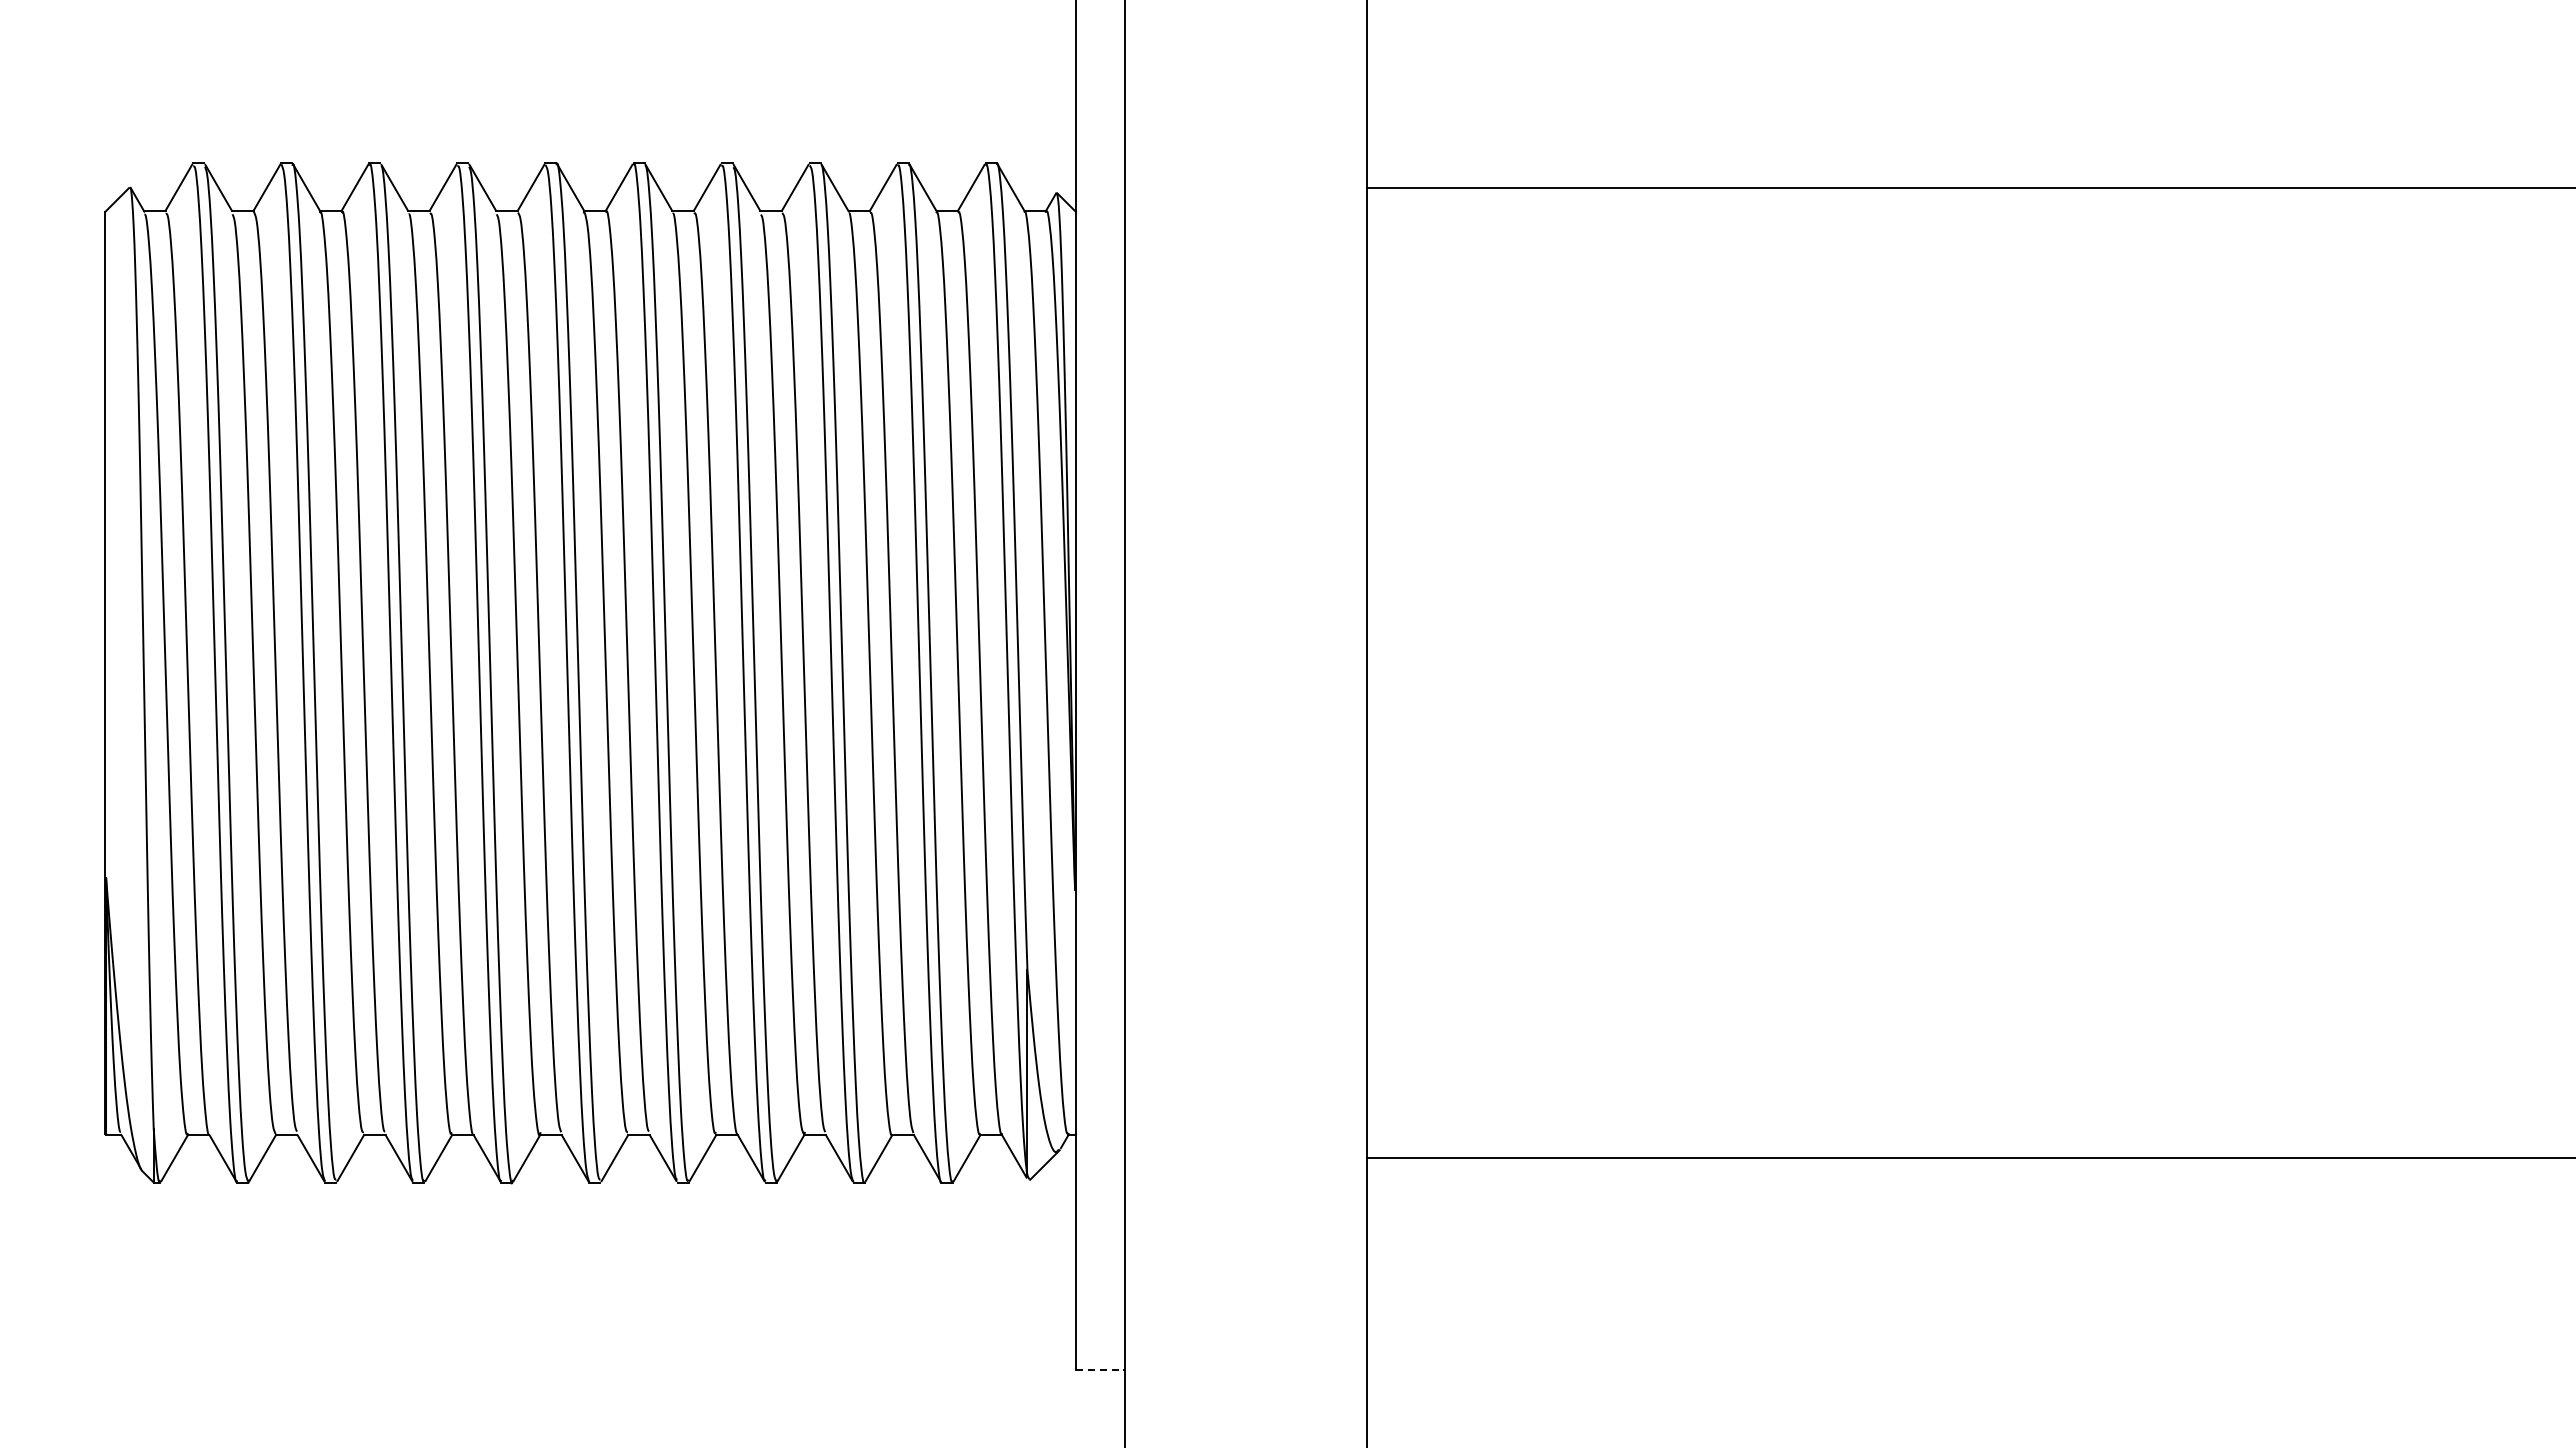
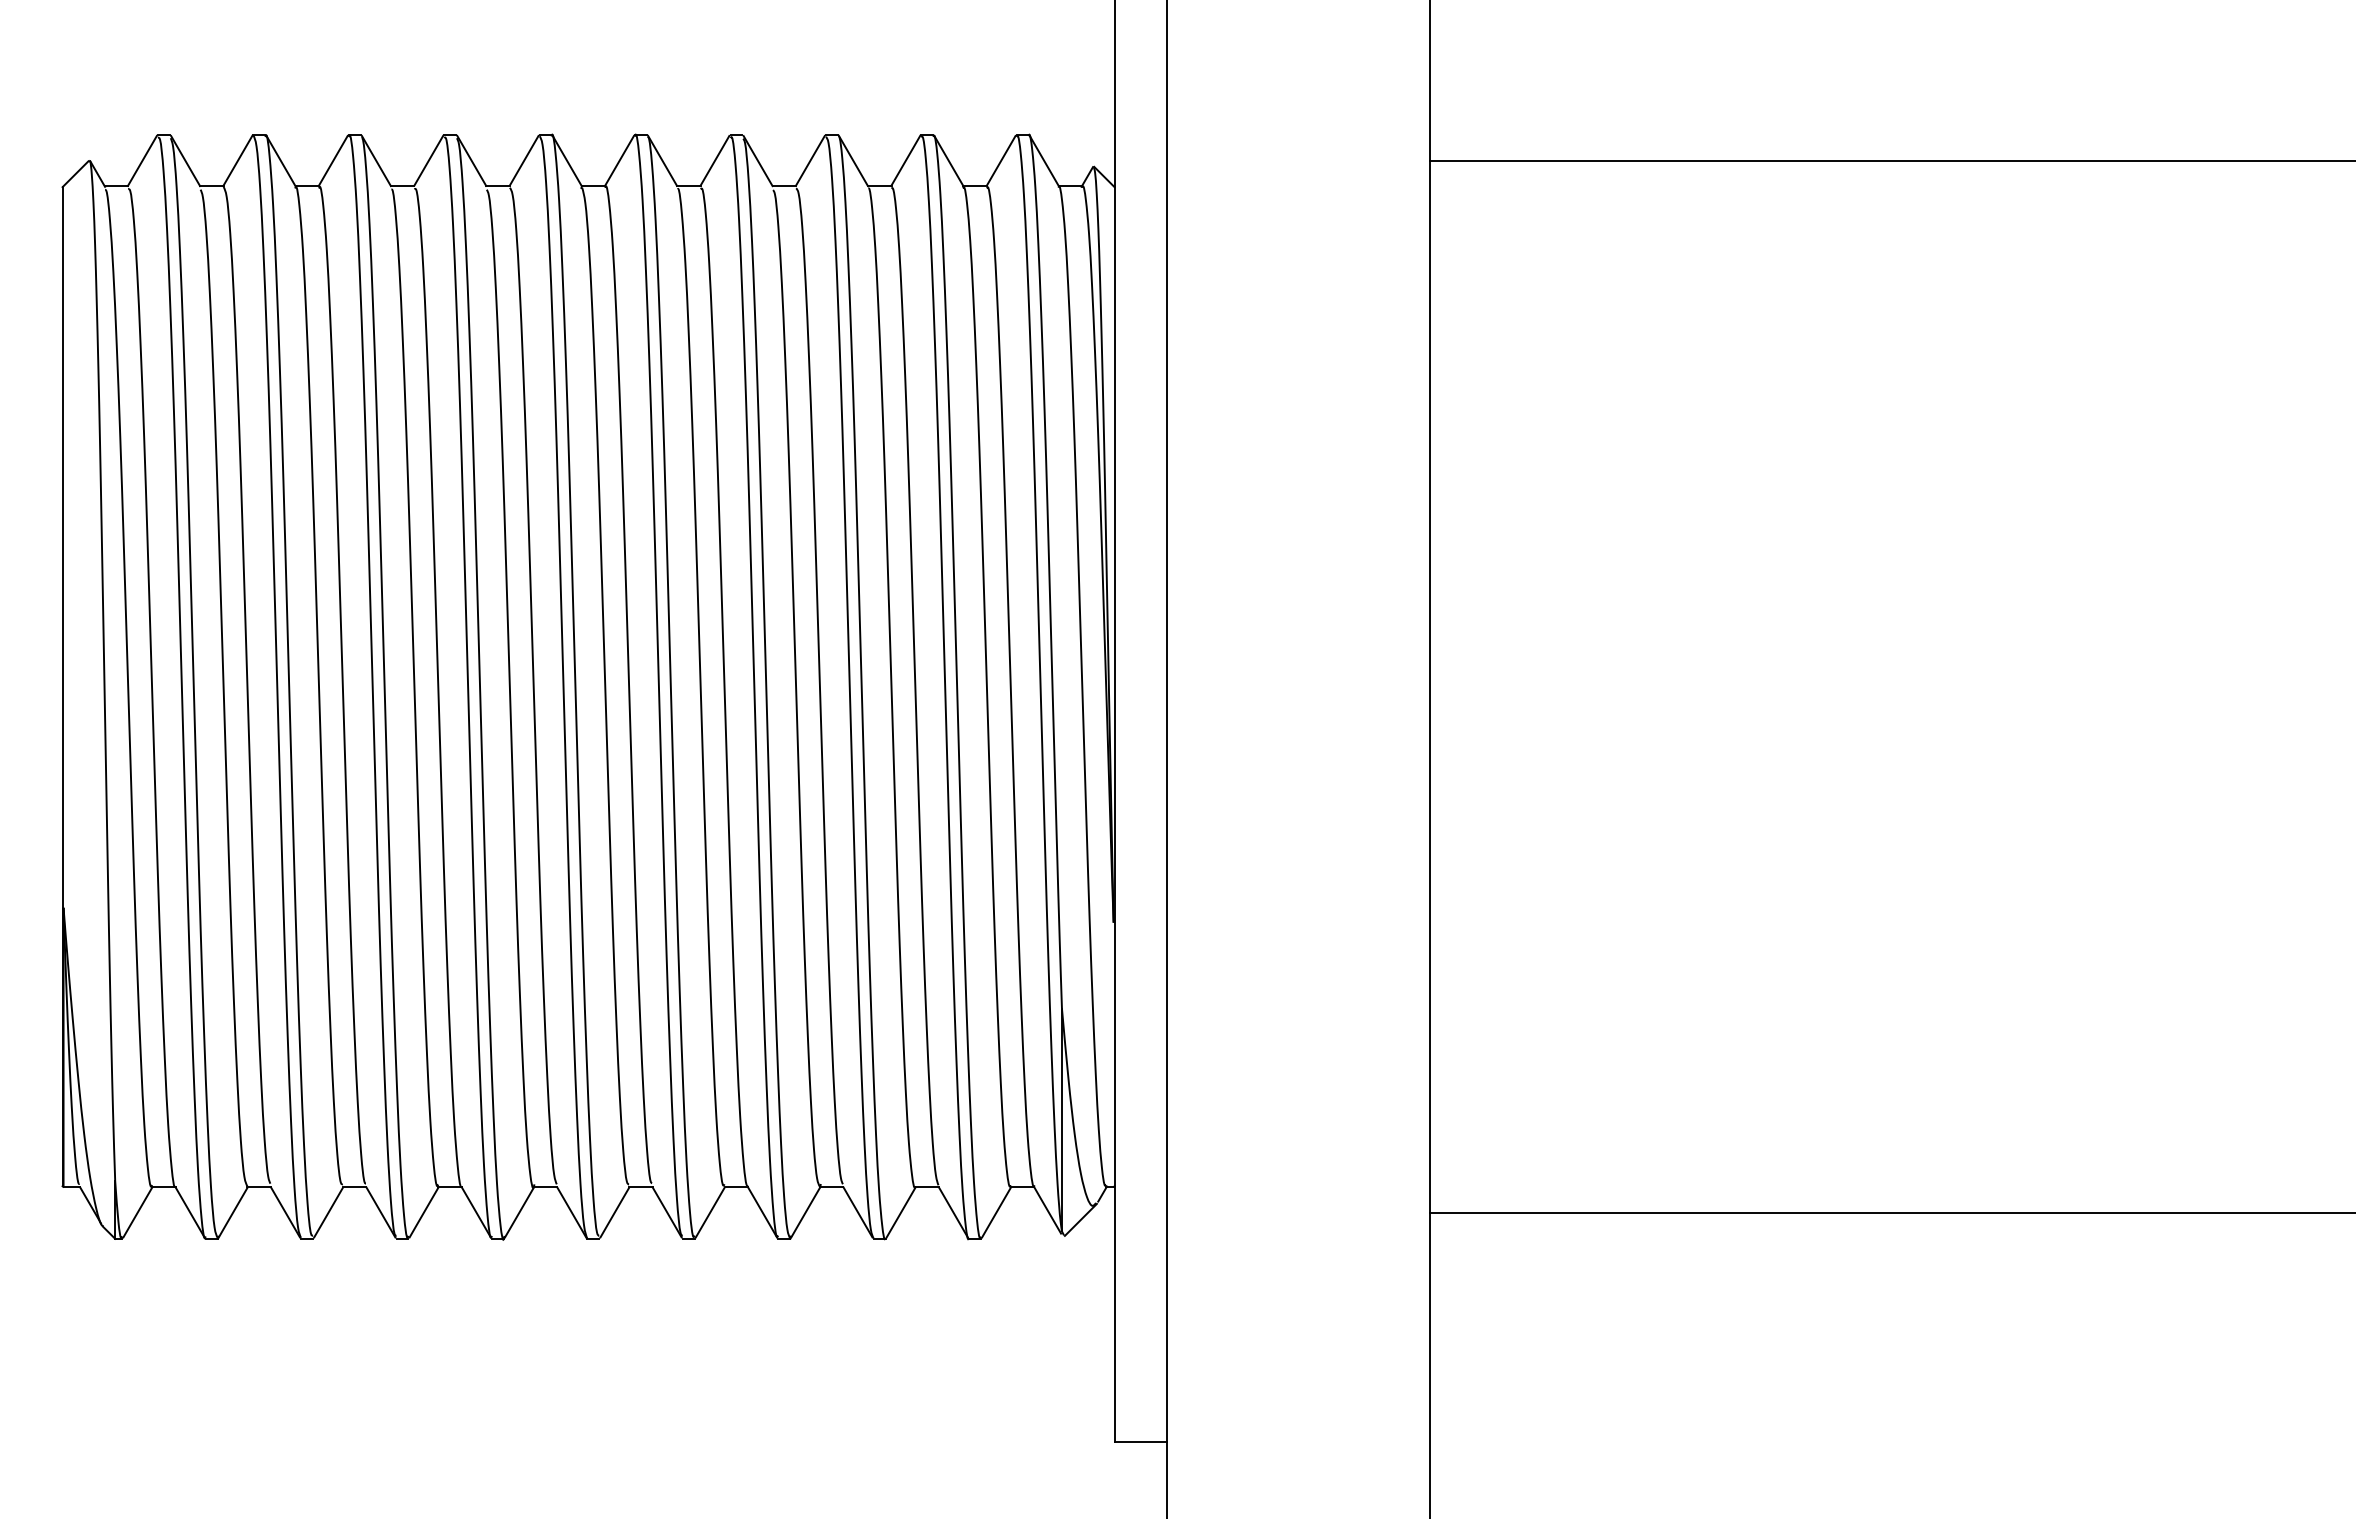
line: (1100, 1369) -> (1141, 1441), dashed -> solid

